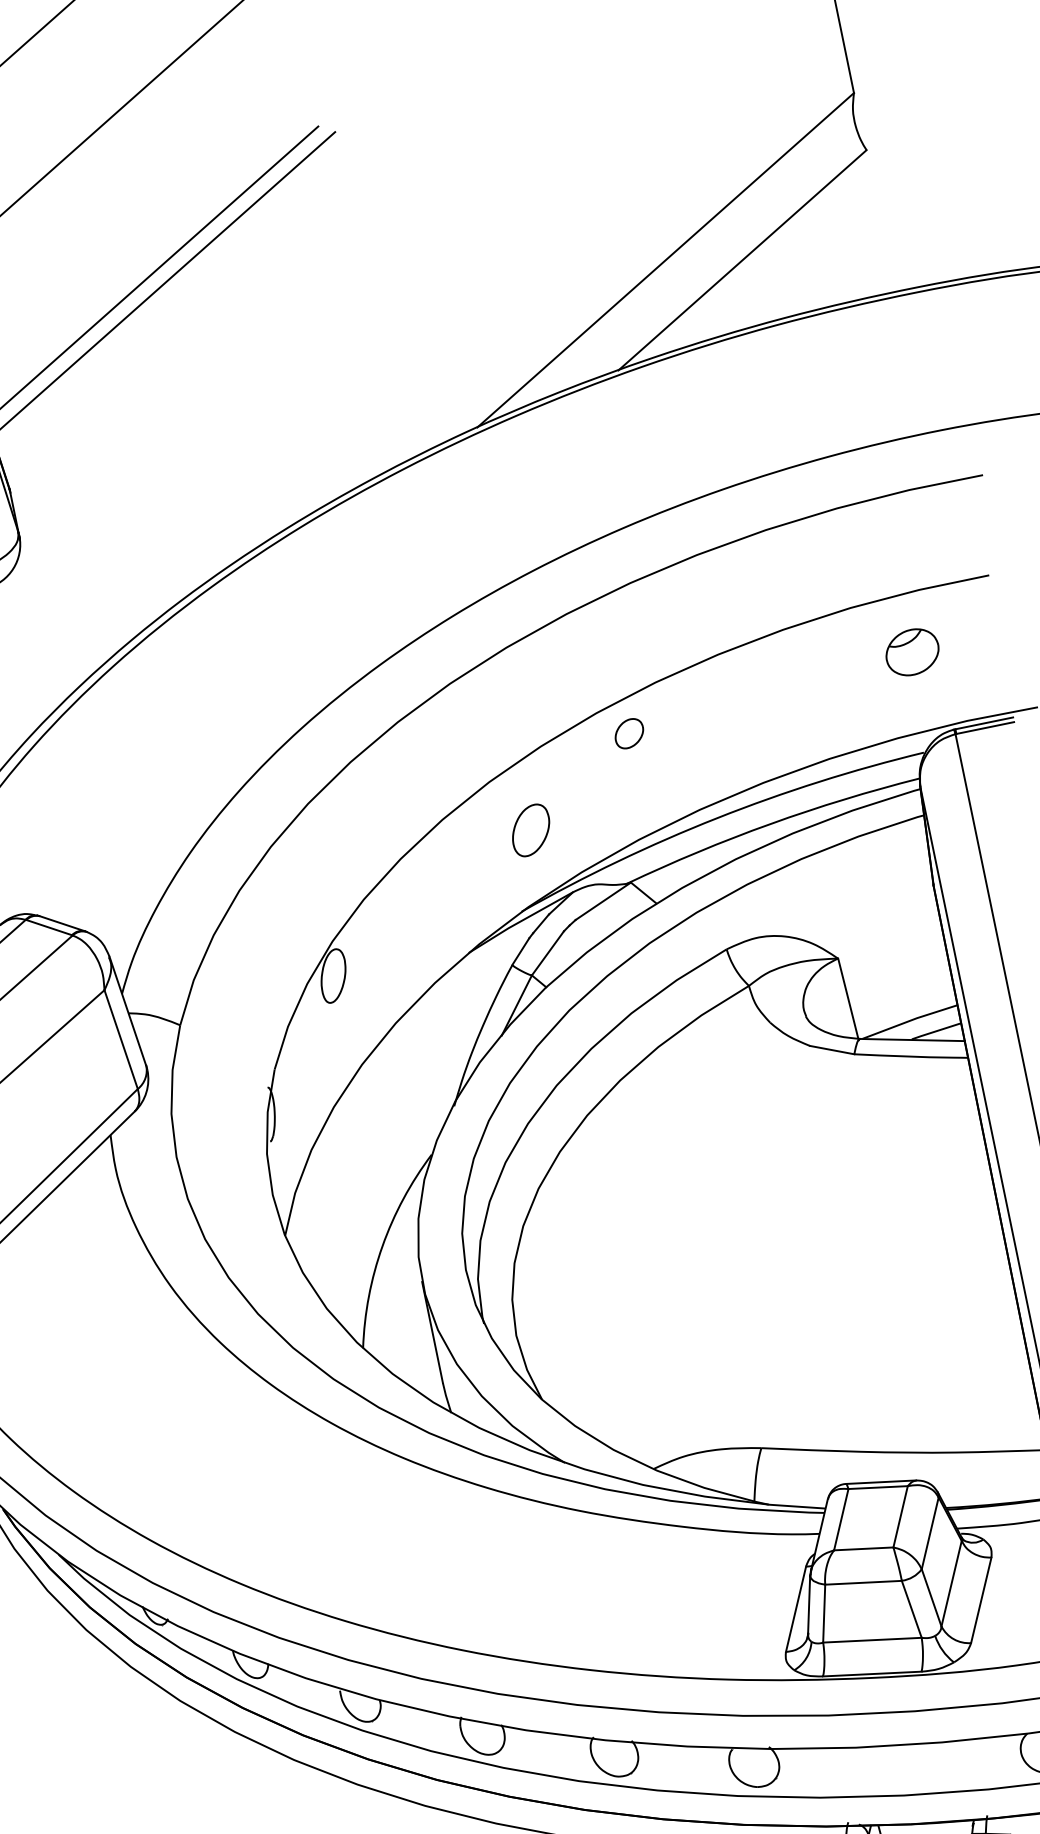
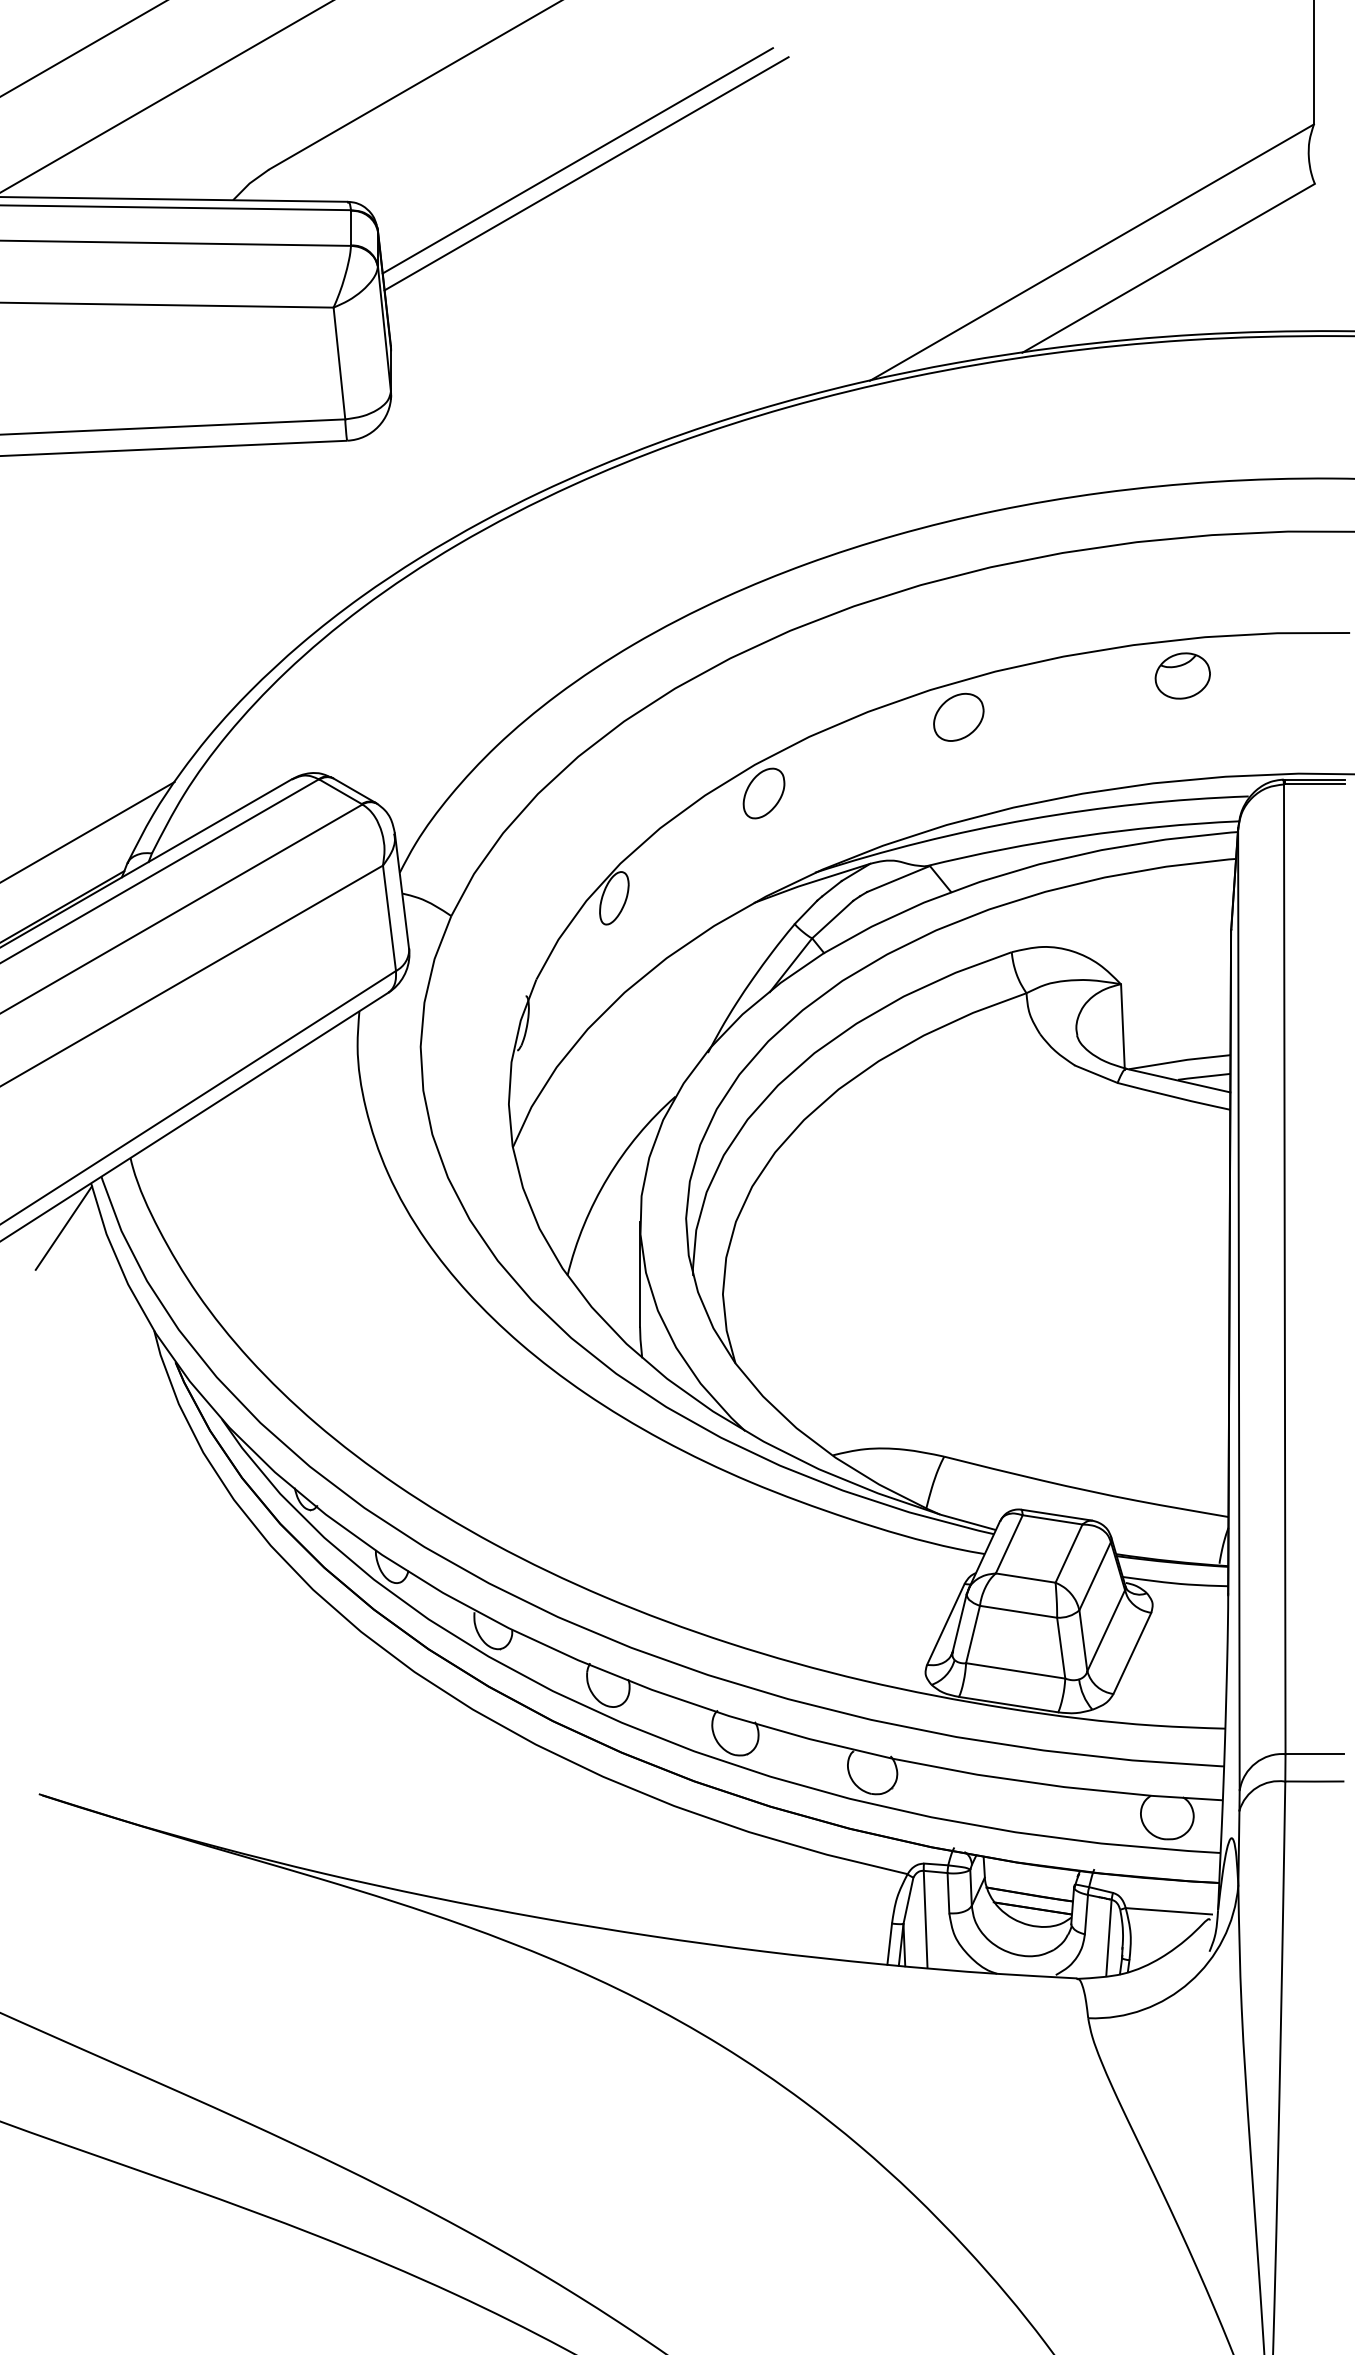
part: (912, 651) -> (1182, 675), moved
part: (628, 733) -> (958, 716), size x1.67
part: (530, 830) -> (763, 793), moved

